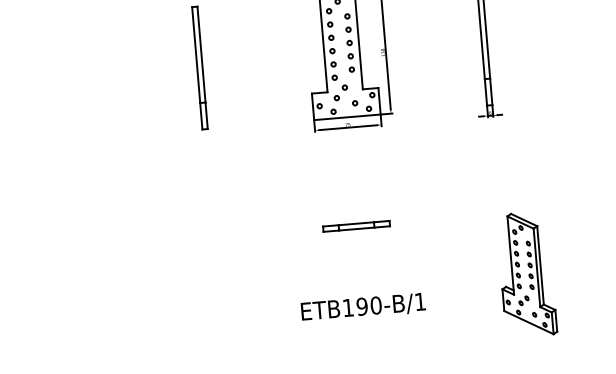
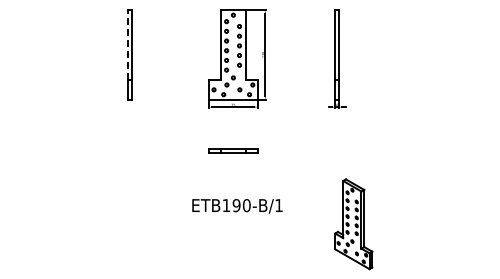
line: (195, 55) -> (127, 45), solid -> dashed
part: (356, 225) -> (233, 150), moved
text: (363, 307) -> (237, 206), moved

